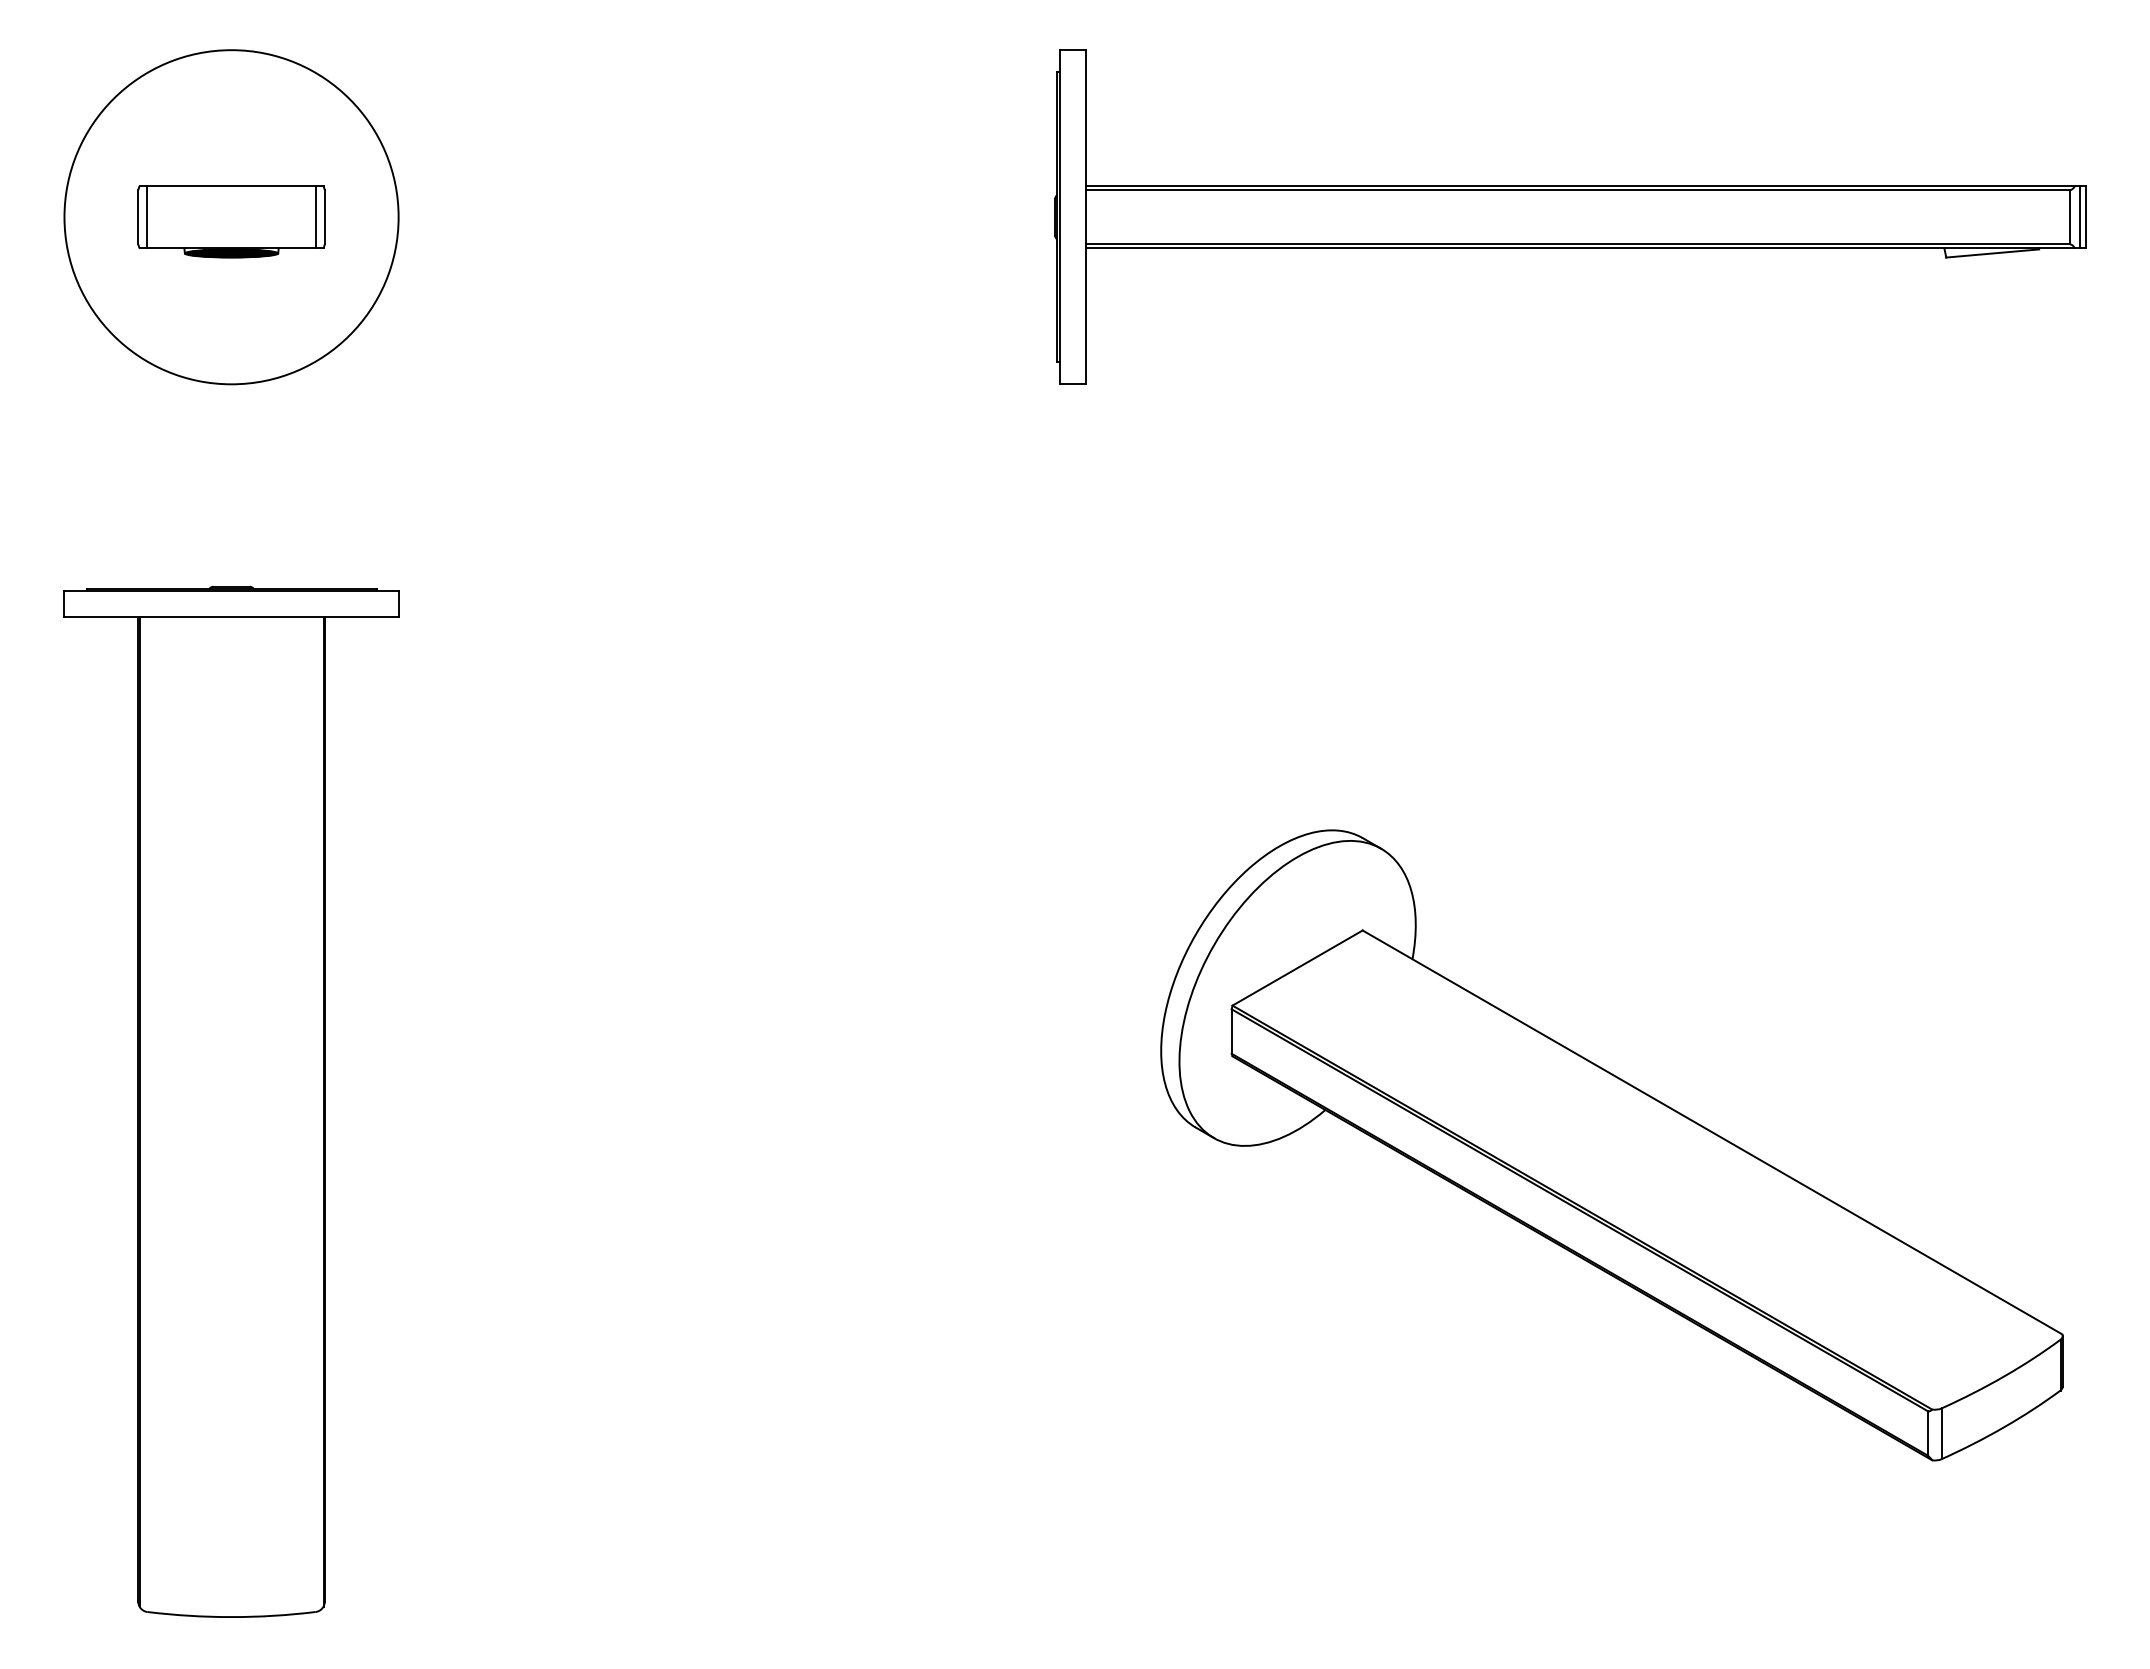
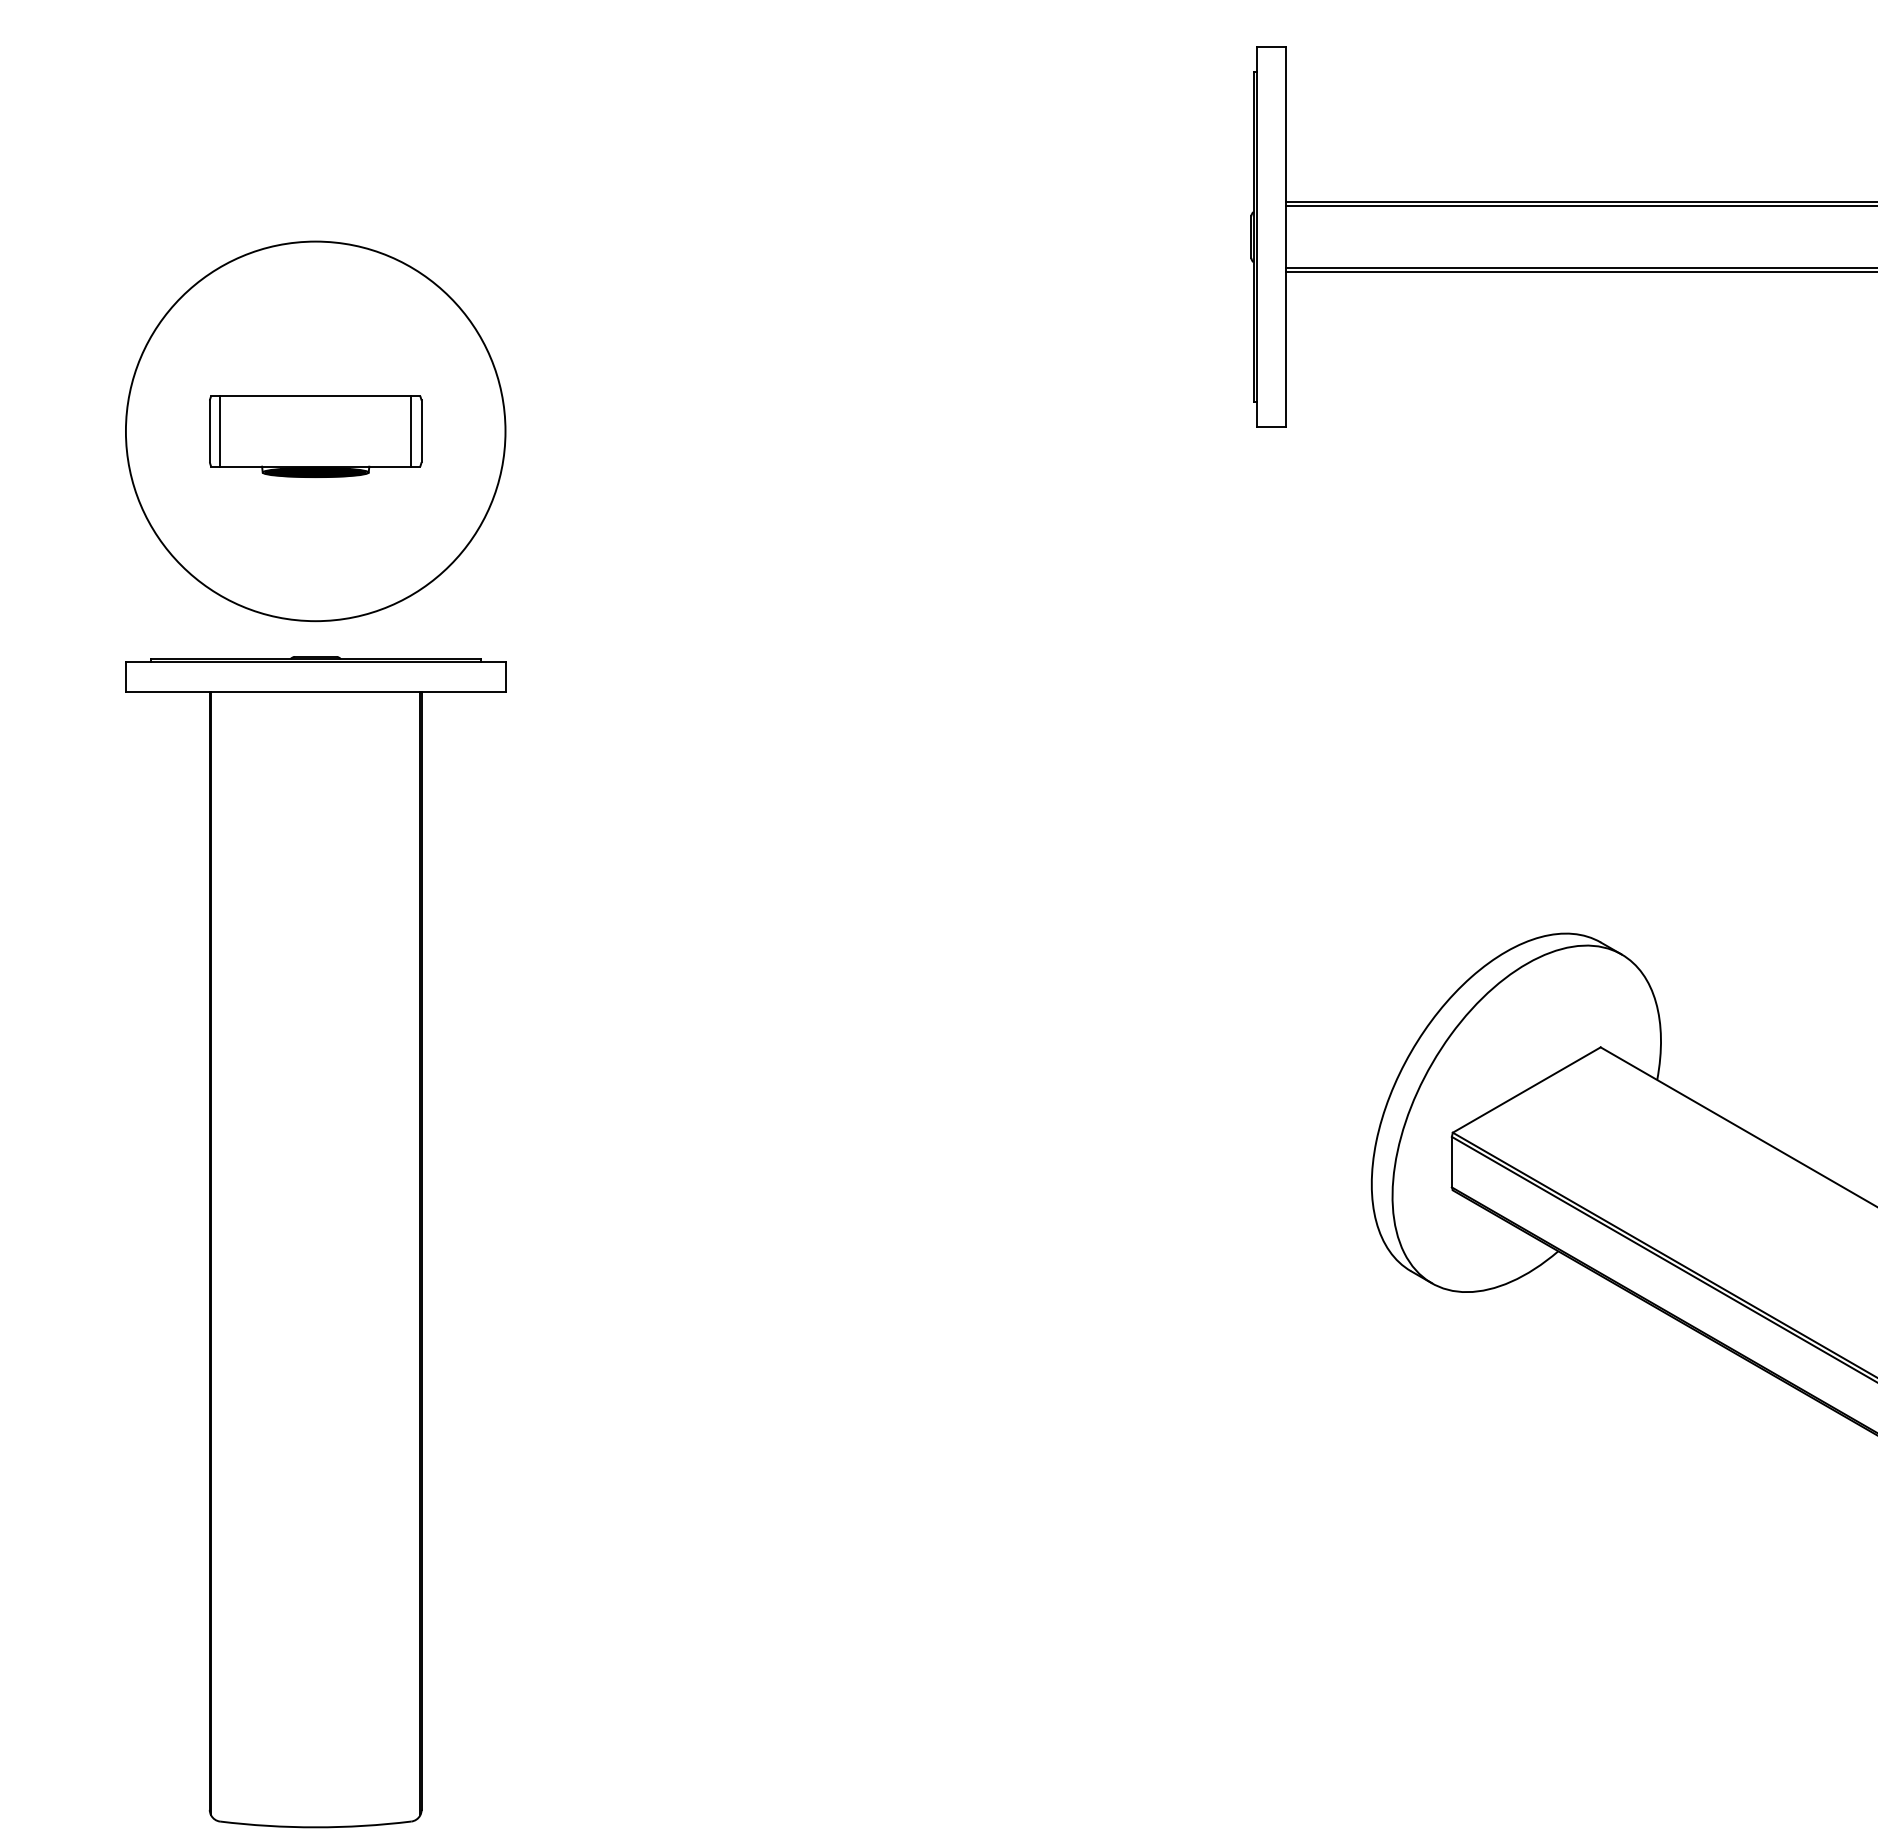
part: (231, 217) -> (315, 431), moved

